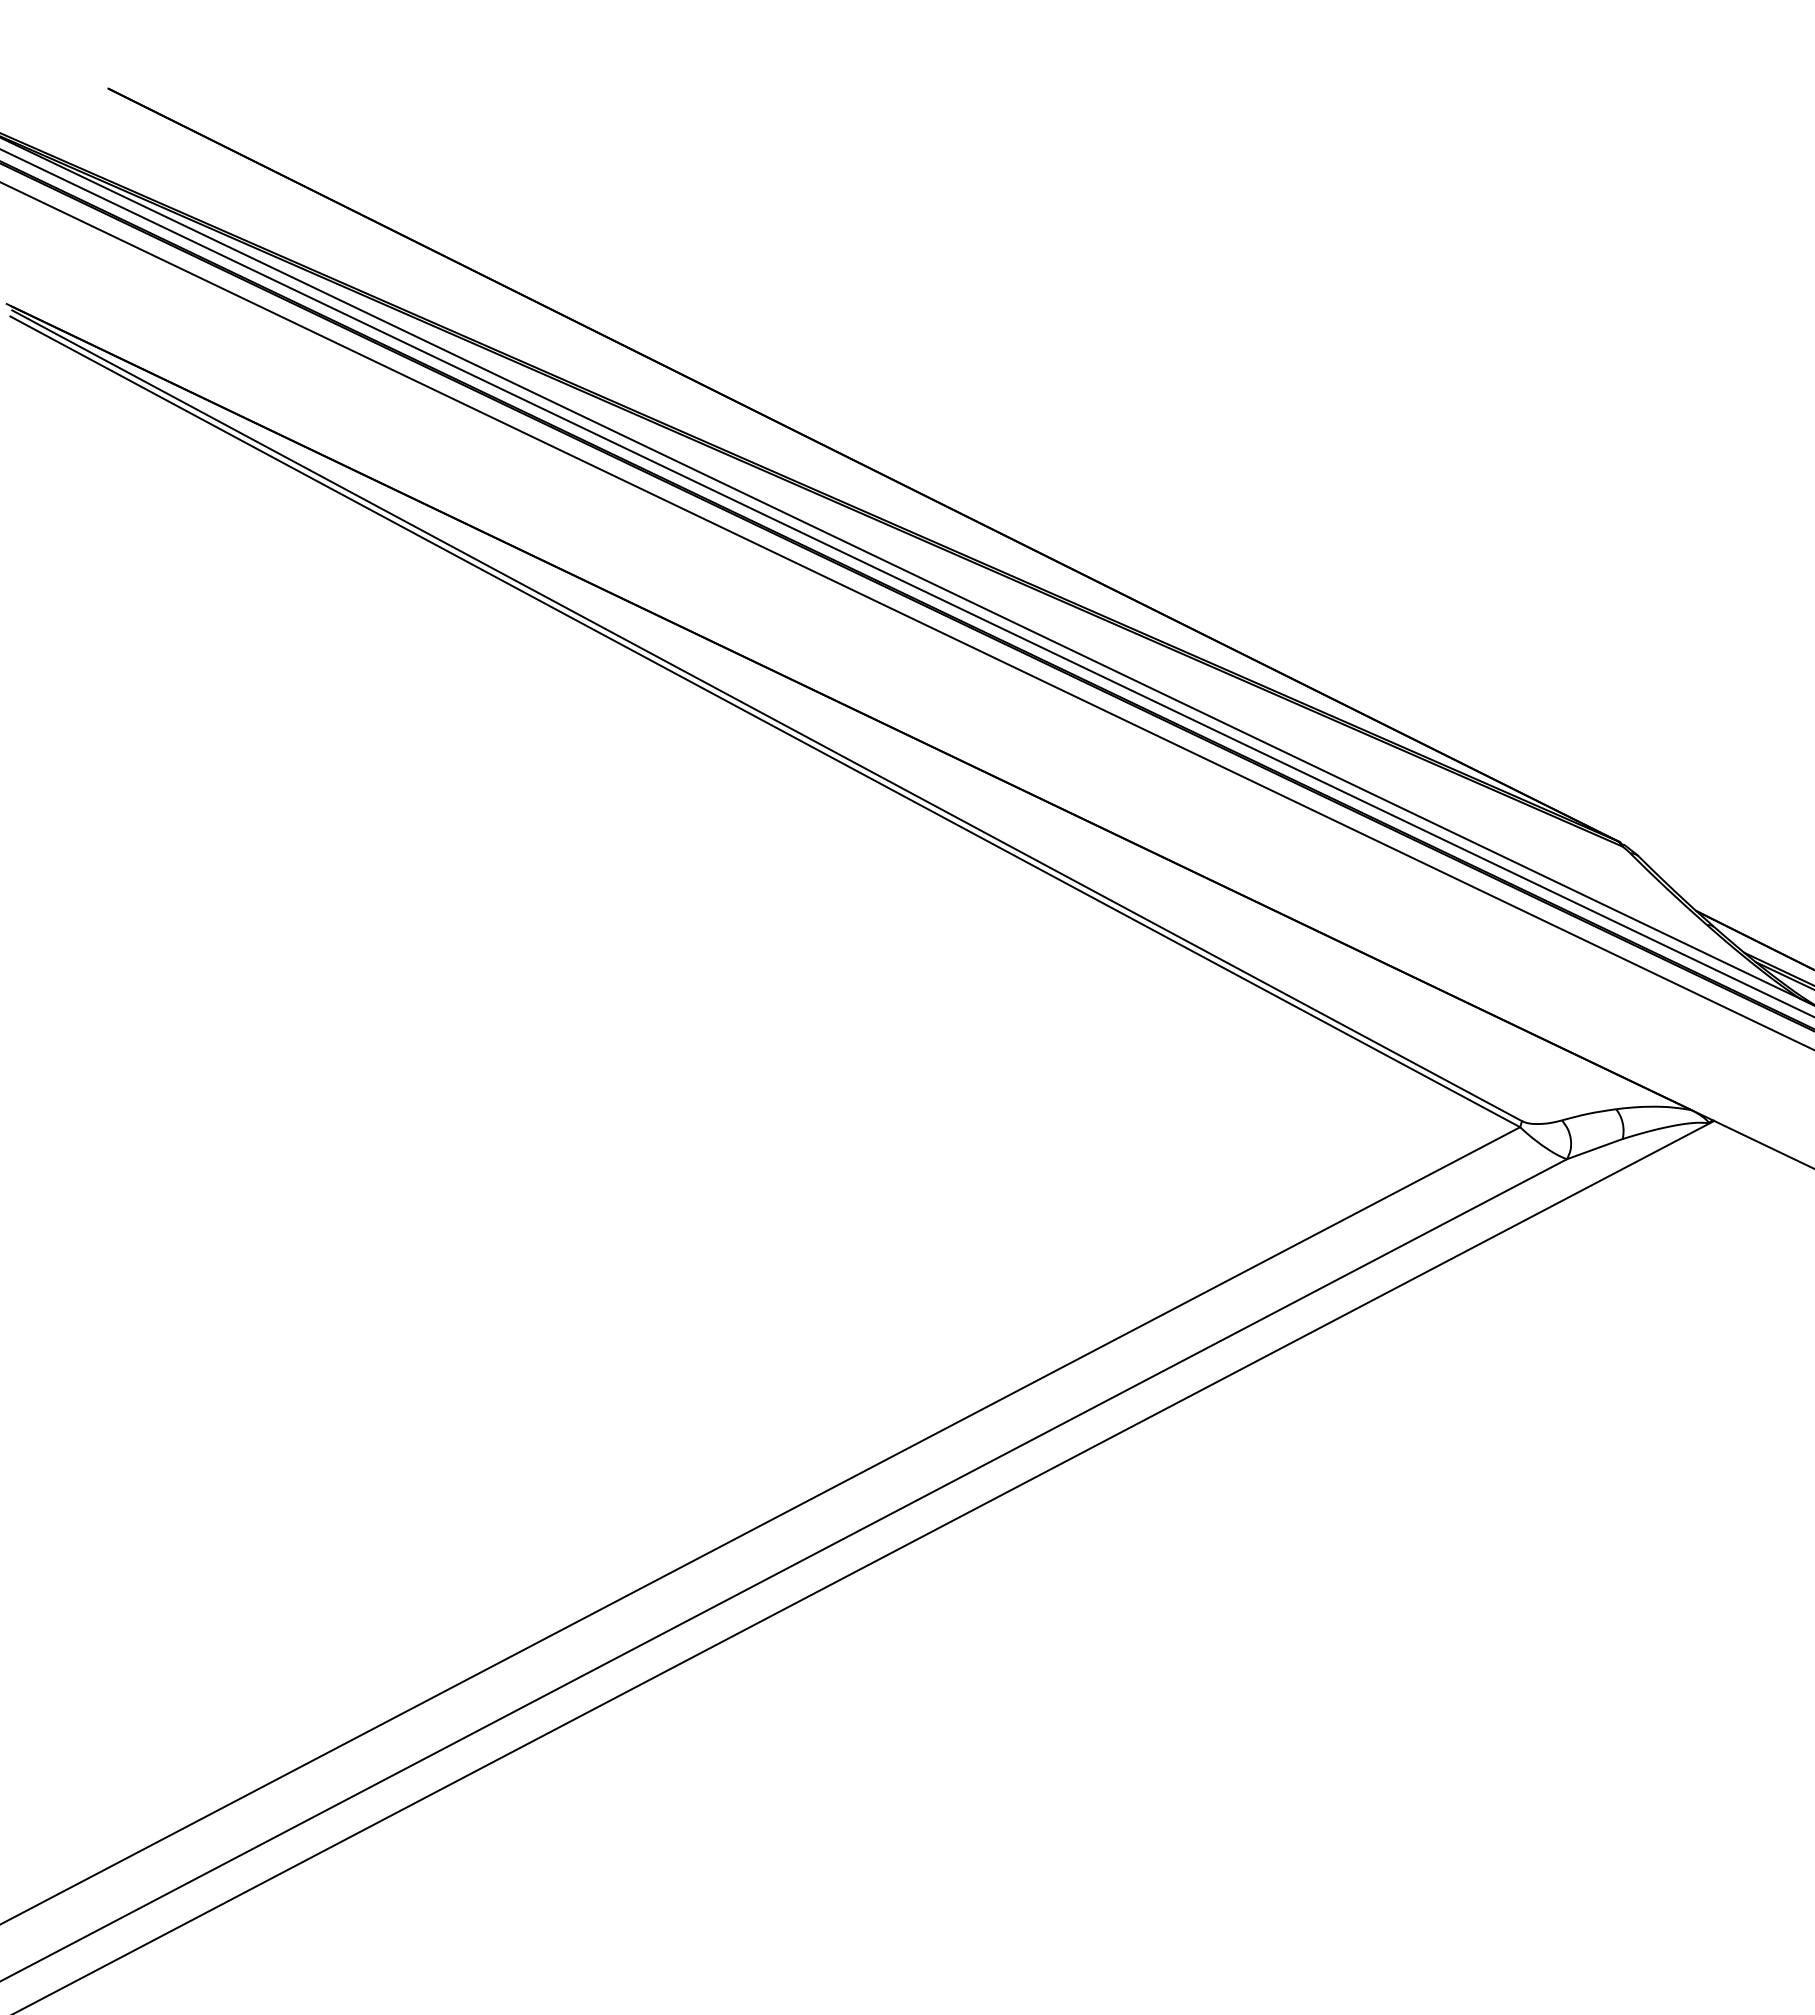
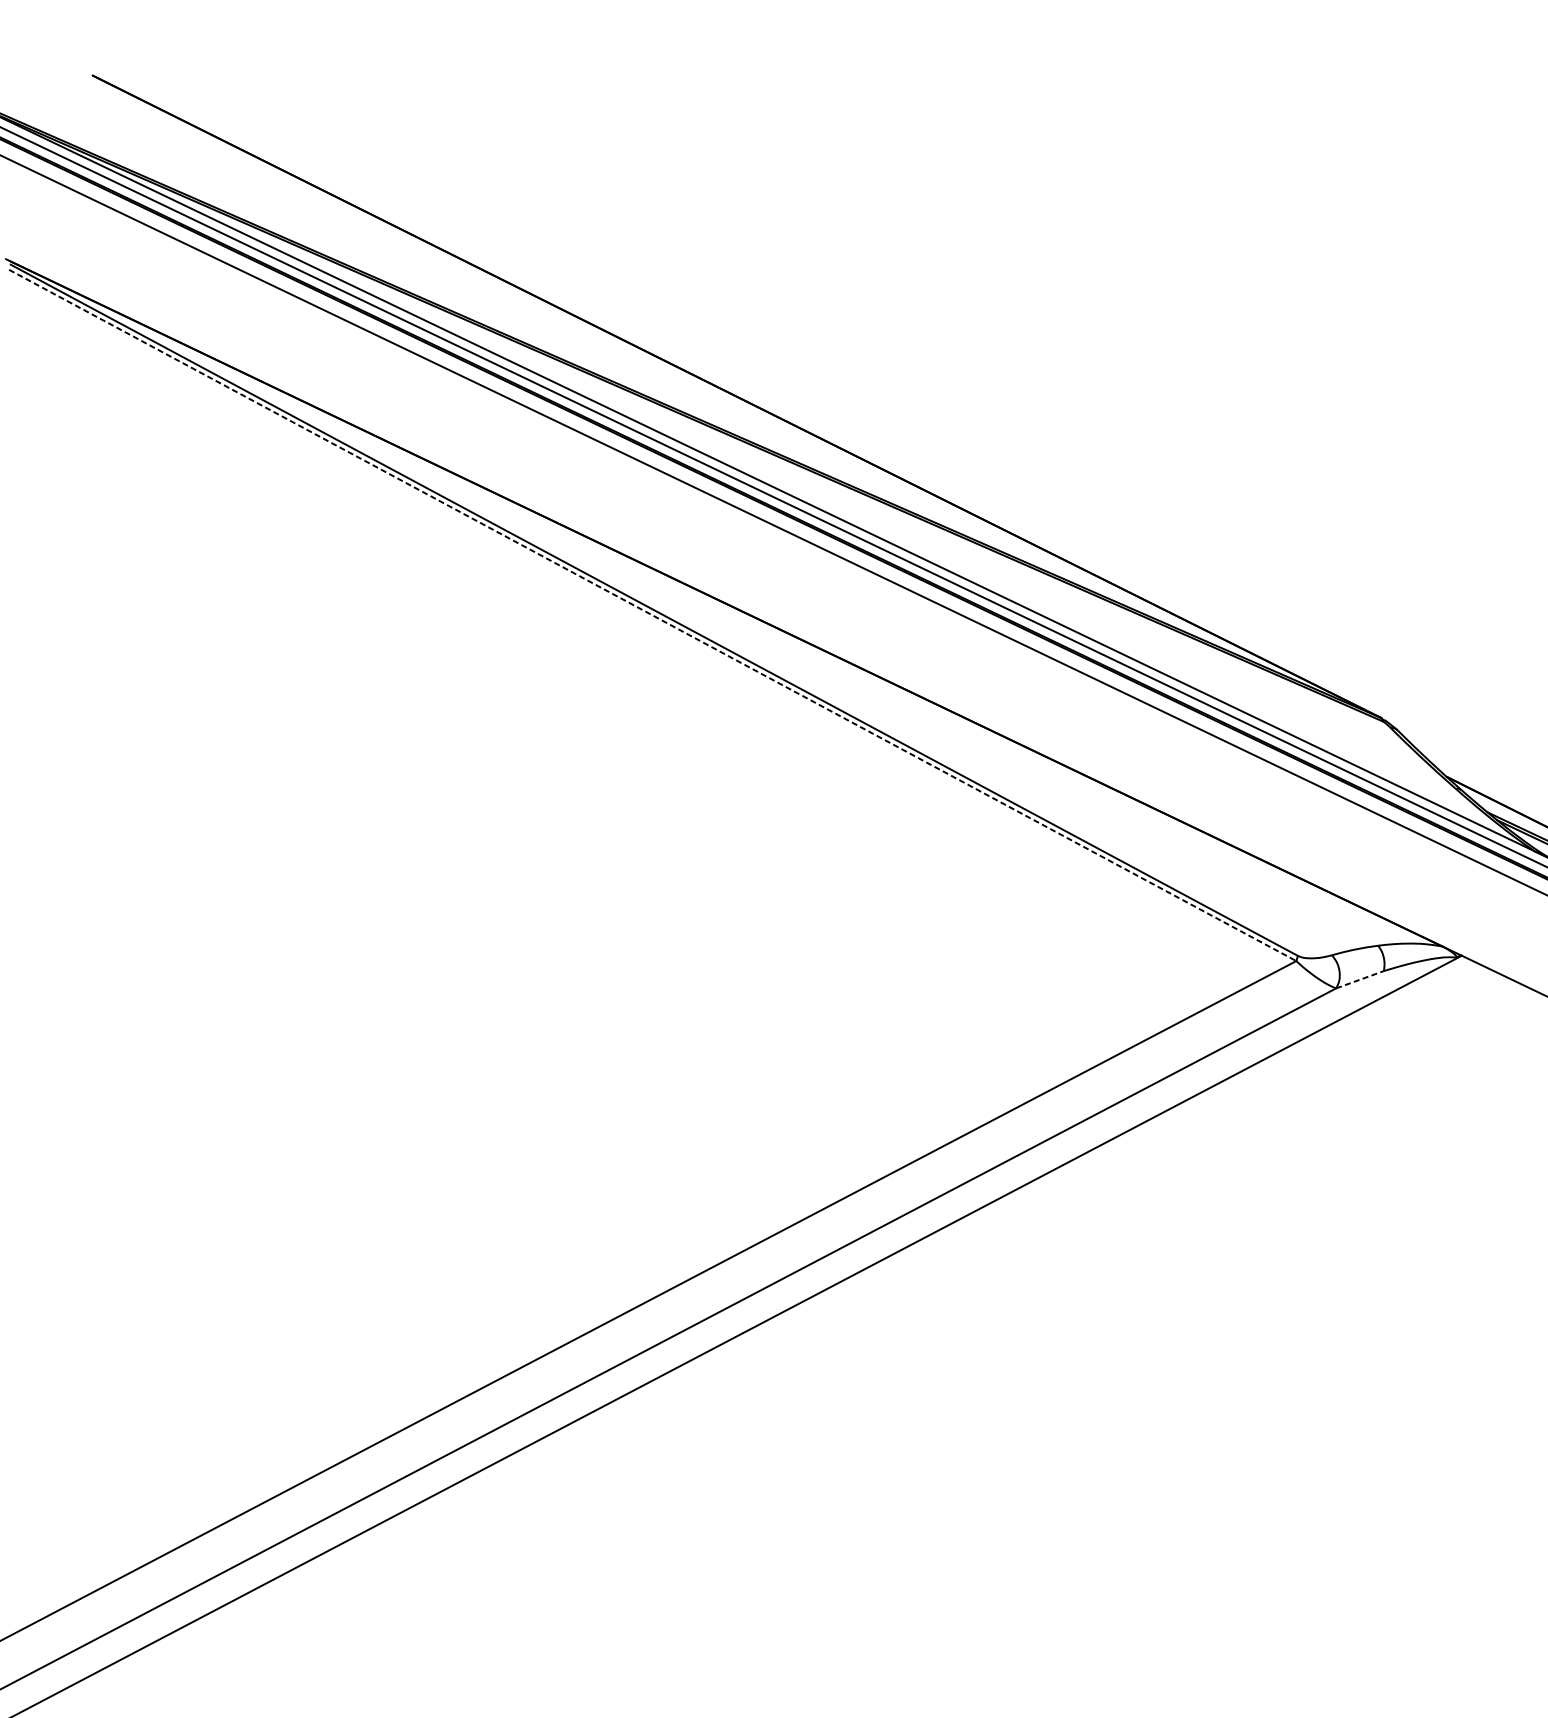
line: (765, 721) -> (652, 615), solid -> dashed
line: (1594, 1149) -> (1359, 980), solid -> dashed

